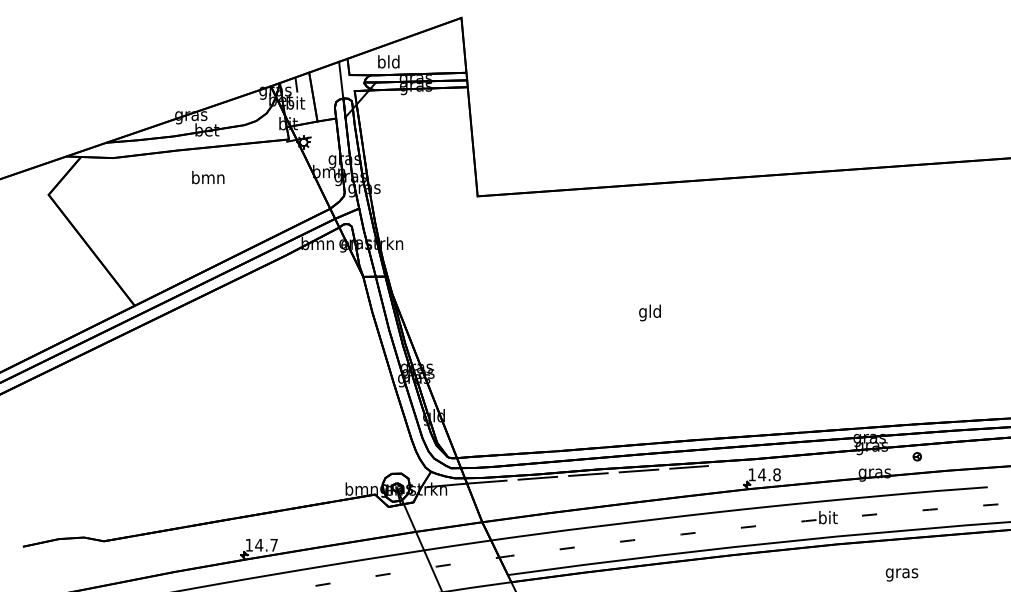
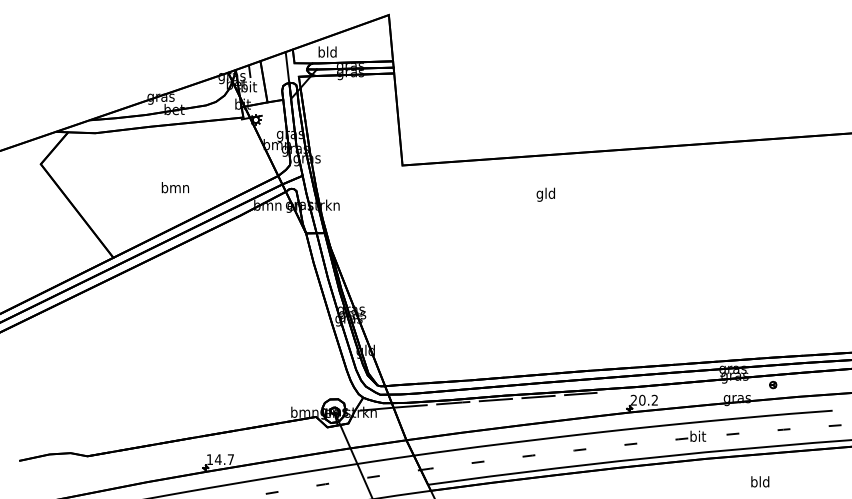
text: (207, 177) -> (174, 187), moved
text: (649, 312) -> (545, 194), moved
text: (764, 473) -> (644, 399), 14.8 -> 20.2
text: (901, 573) -> (759, 483), gras -> bld

